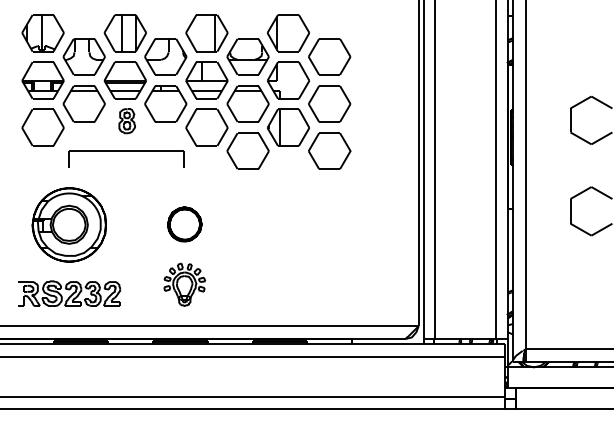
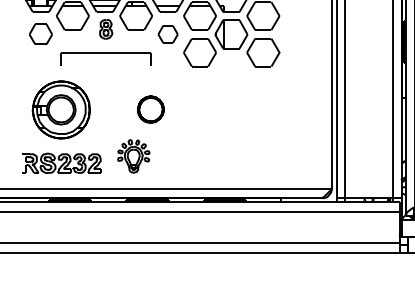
part: (42, 127) -> (40, 34), size x0.7
part: (206, 127) -> (167, 34), size x0.6
part: (184, 284) -> (133, 156), moved

